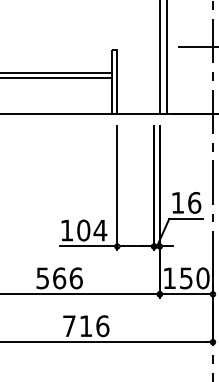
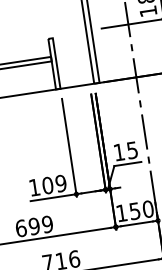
text: (194, 202) -> (132, 150), 16 -> 15
text: (100, 230) -> (61, 183), 104 -> 109
text: (59, 278) -> (34, 226), 566 -> 699

